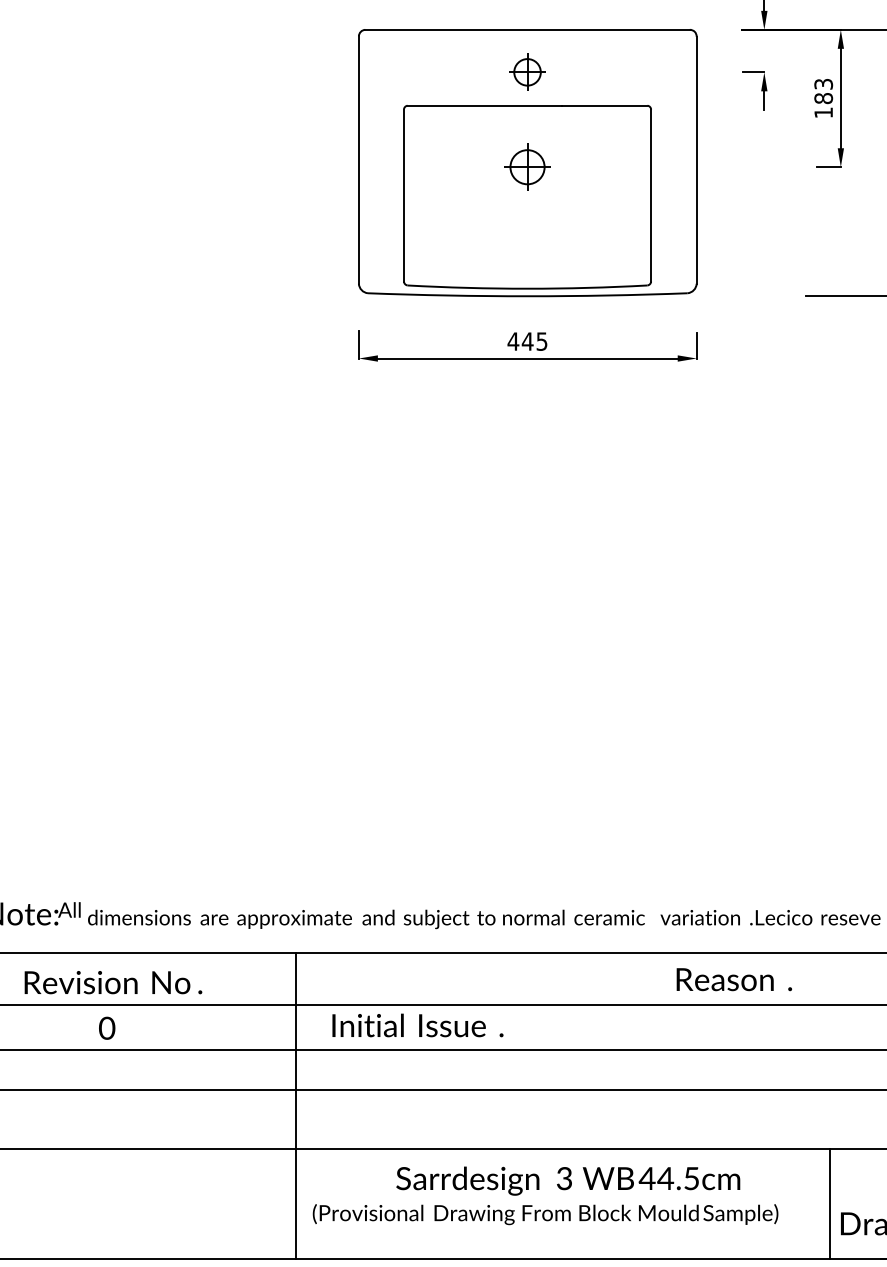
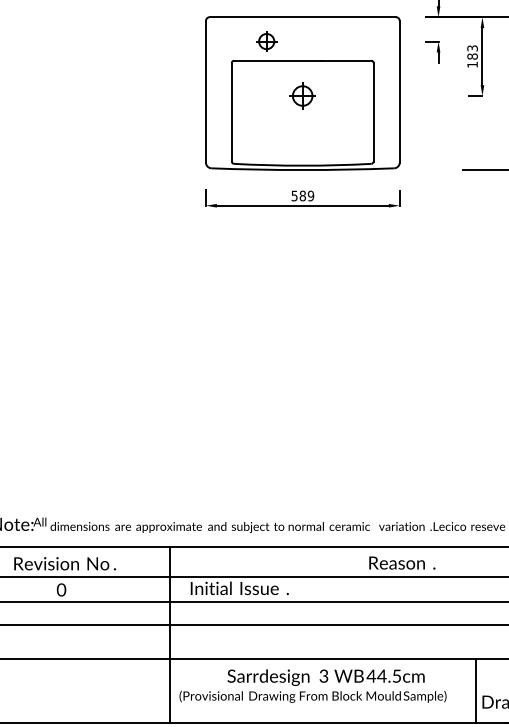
part: (527, 72) -> (266, 41), moved
text: (527, 340) -> (302, 195), 445 -> 589
text: (734, 978) -> (402, 562), moved

